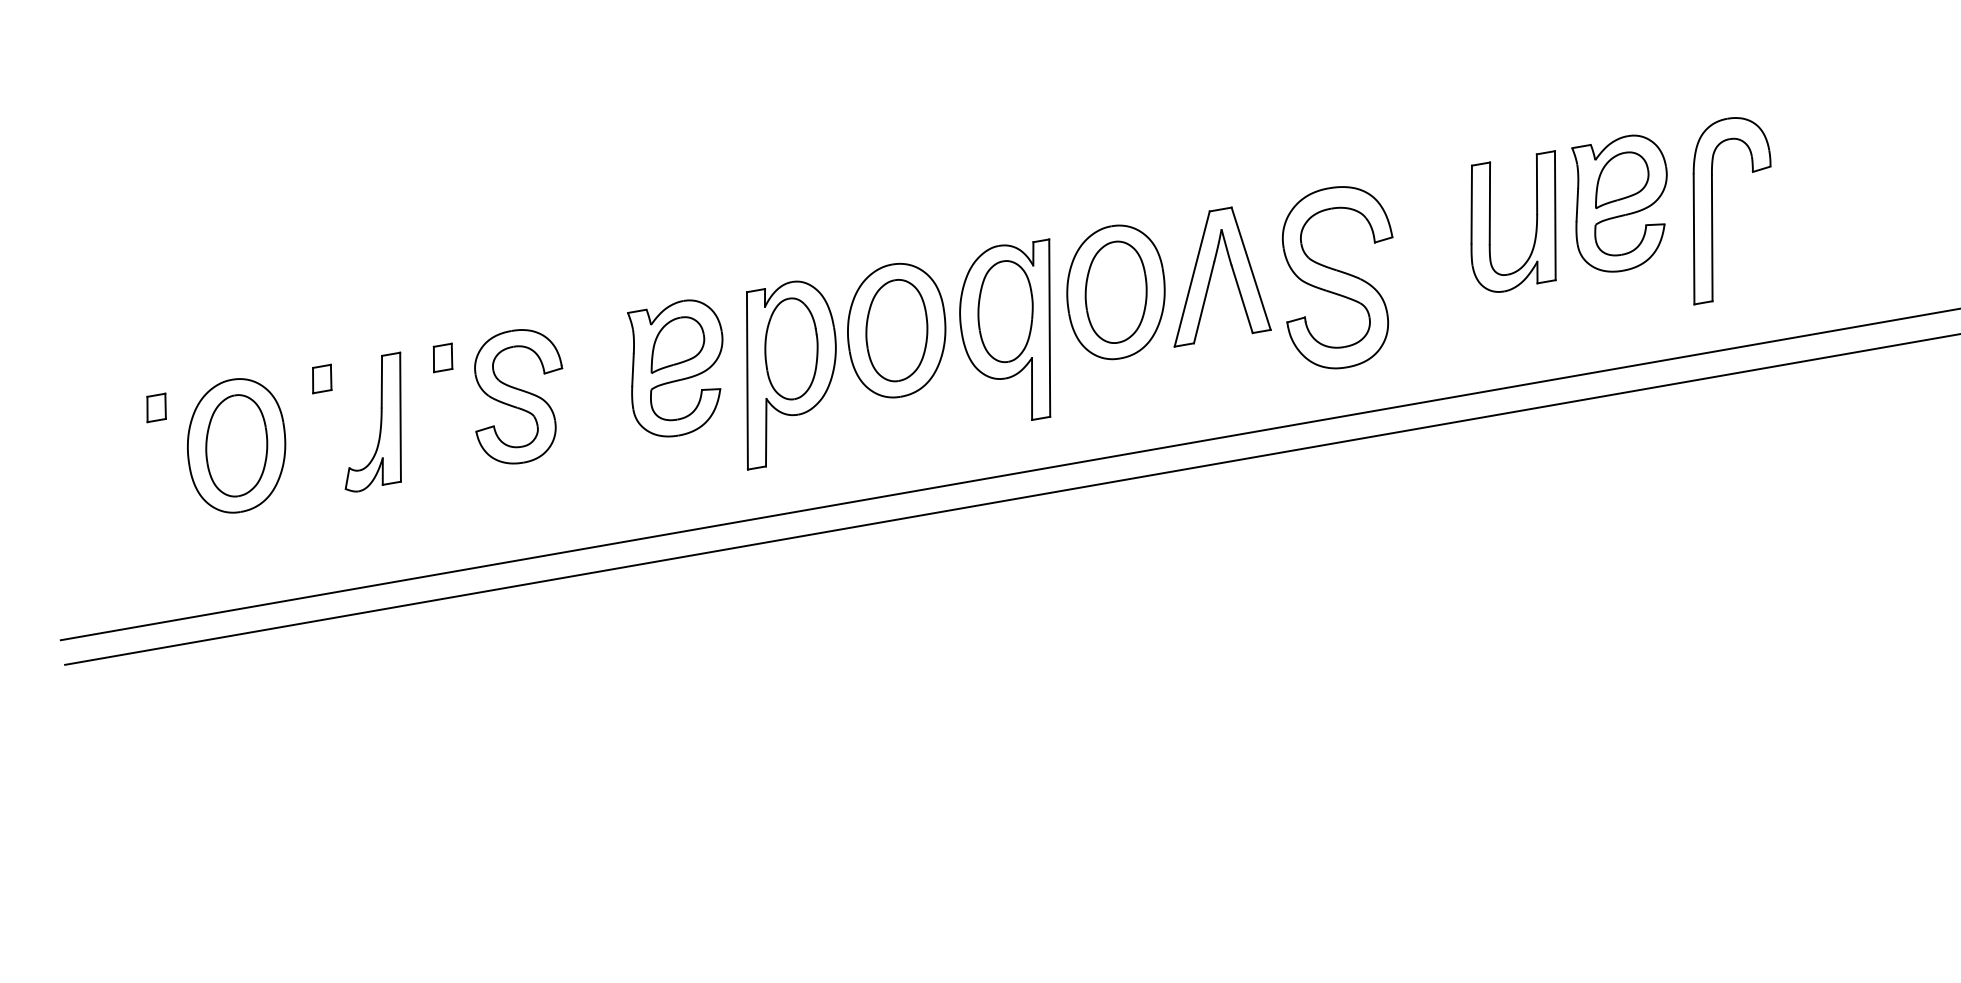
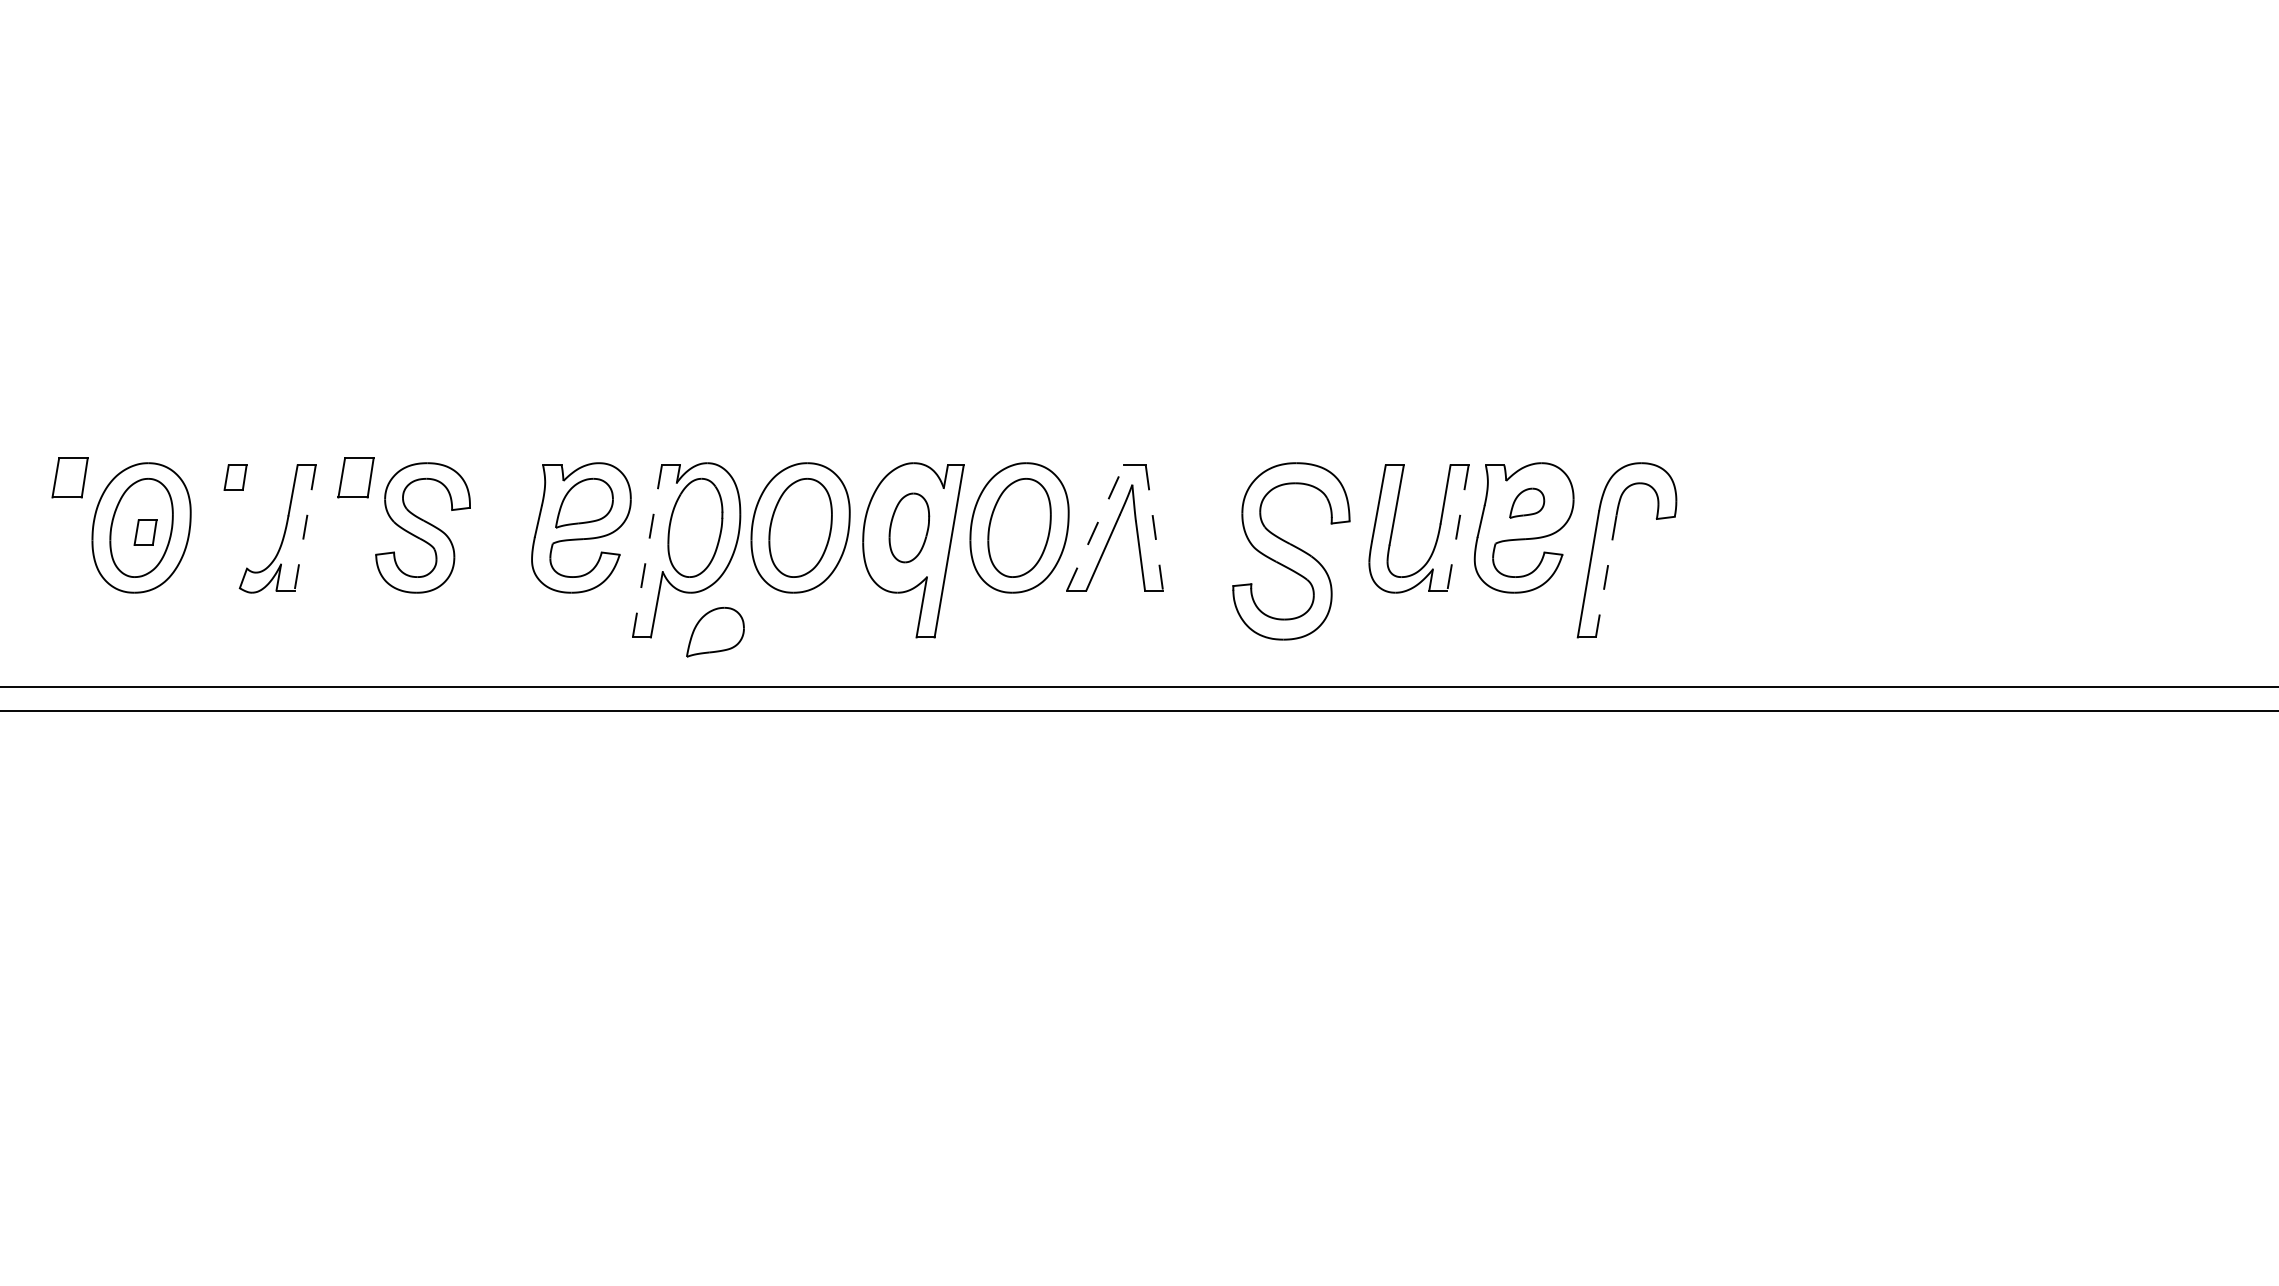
part: (1619, 179) -> (1526, 503), size x0.6
line: (1554, 216) -> (1457, 528), solid -> dashed
line: (1712, 238) -> (1606, 576), solid -> dashed
line: (1251, 269) -> (1154, 528), solid -> dashed
part: (1339, 277) -> (1291, 551), moved
line: (1192, 278) -> (1095, 527), solid -> dashed
part: (1005, 311) -> (909, 527), size x0.7
part: (443, 357) -> (356, 477), size x1.6
line: (747, 379) -> (647, 550), solid -> dashed
part: (156, 407) -> (70, 477), size x1.6
line: (400, 417) -> (305, 528), solid -> dashed
part: (241, 449) -> (145, 532), added
part: (829, 450) -> (715, 632), added

